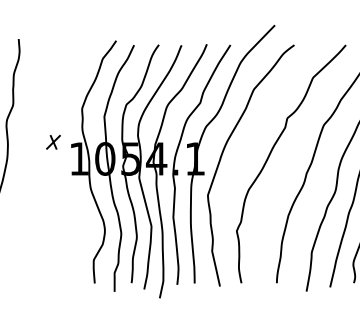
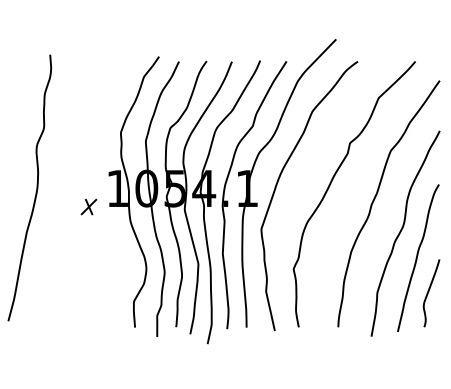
part: (53, 141) -> (88, 206), moved

